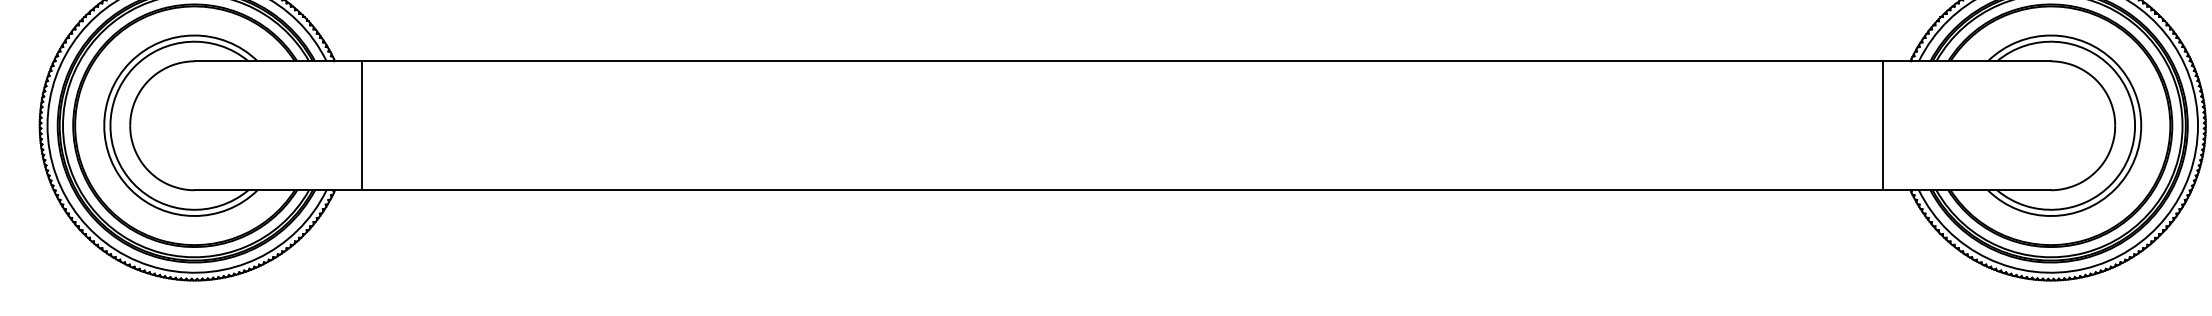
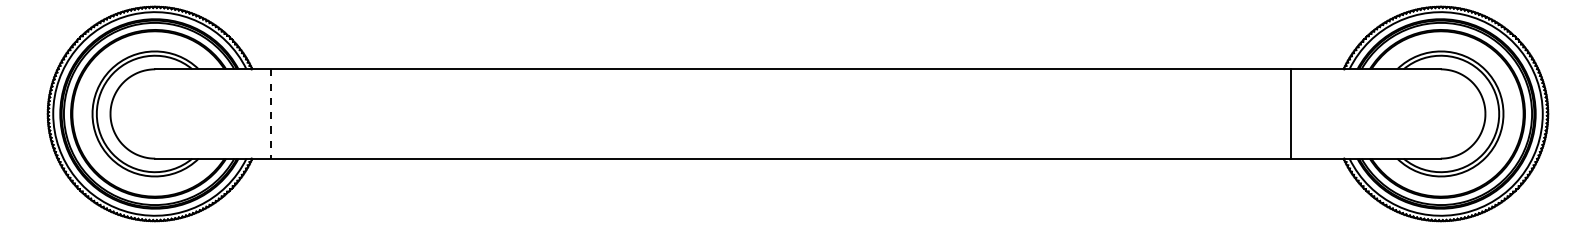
line: (362, 125) -> (271, 113), solid -> dashed
line: (1882, 125) -> (1290, 113), moved

